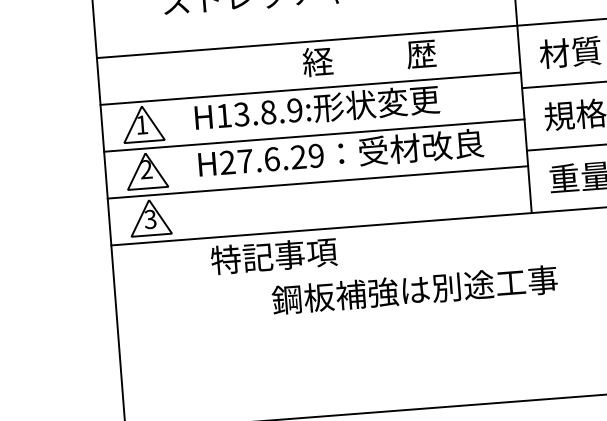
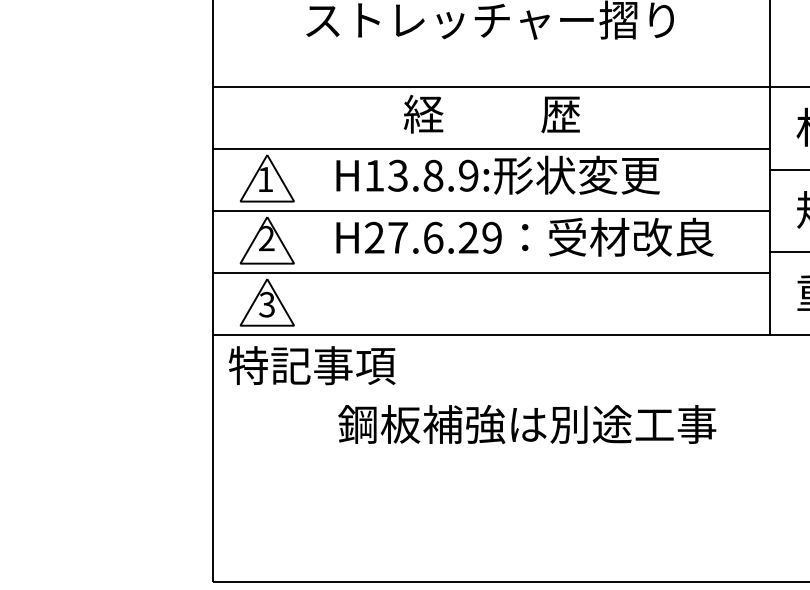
text: (369, 58) -> (491, 114), moved
text: (273, 256) -> (311, 365), moved
text: (415, 289) -> (527, 424), moved

